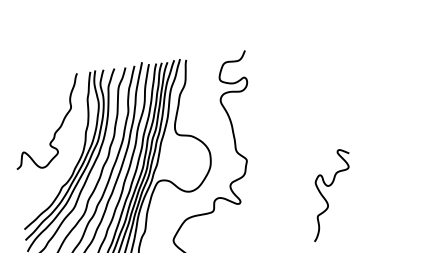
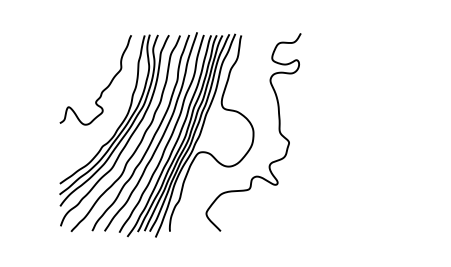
curve: (325, 197) -> (362, 189), removed

